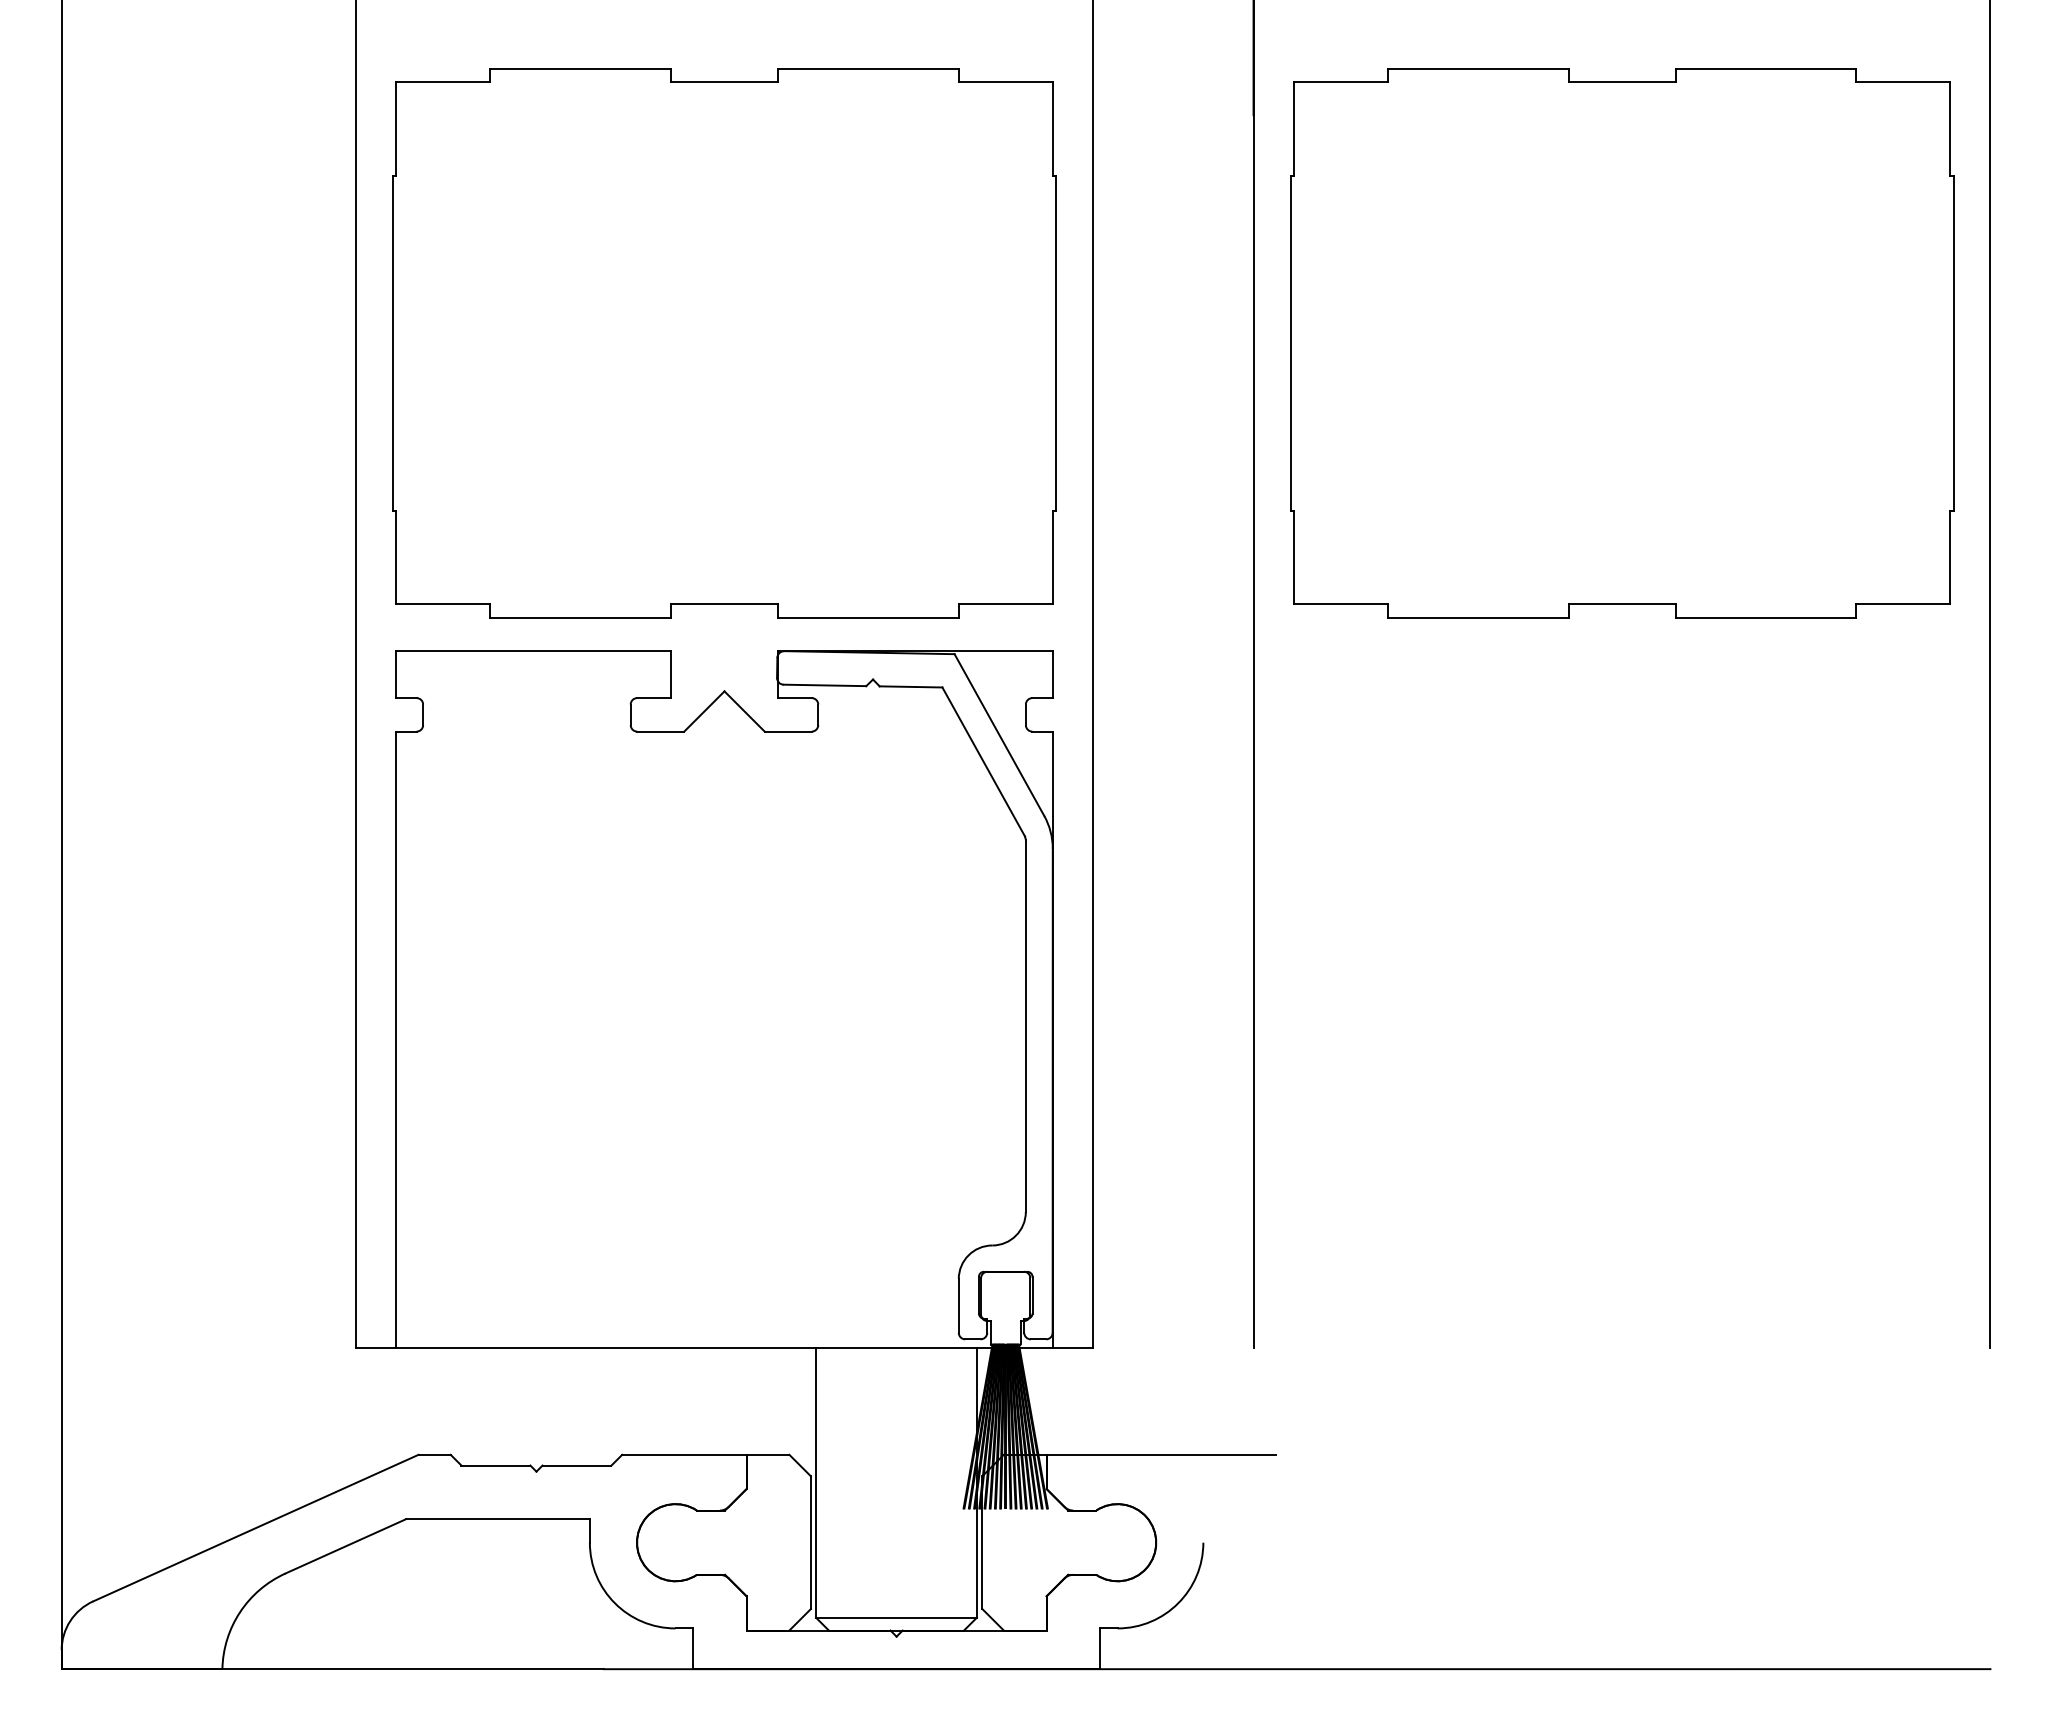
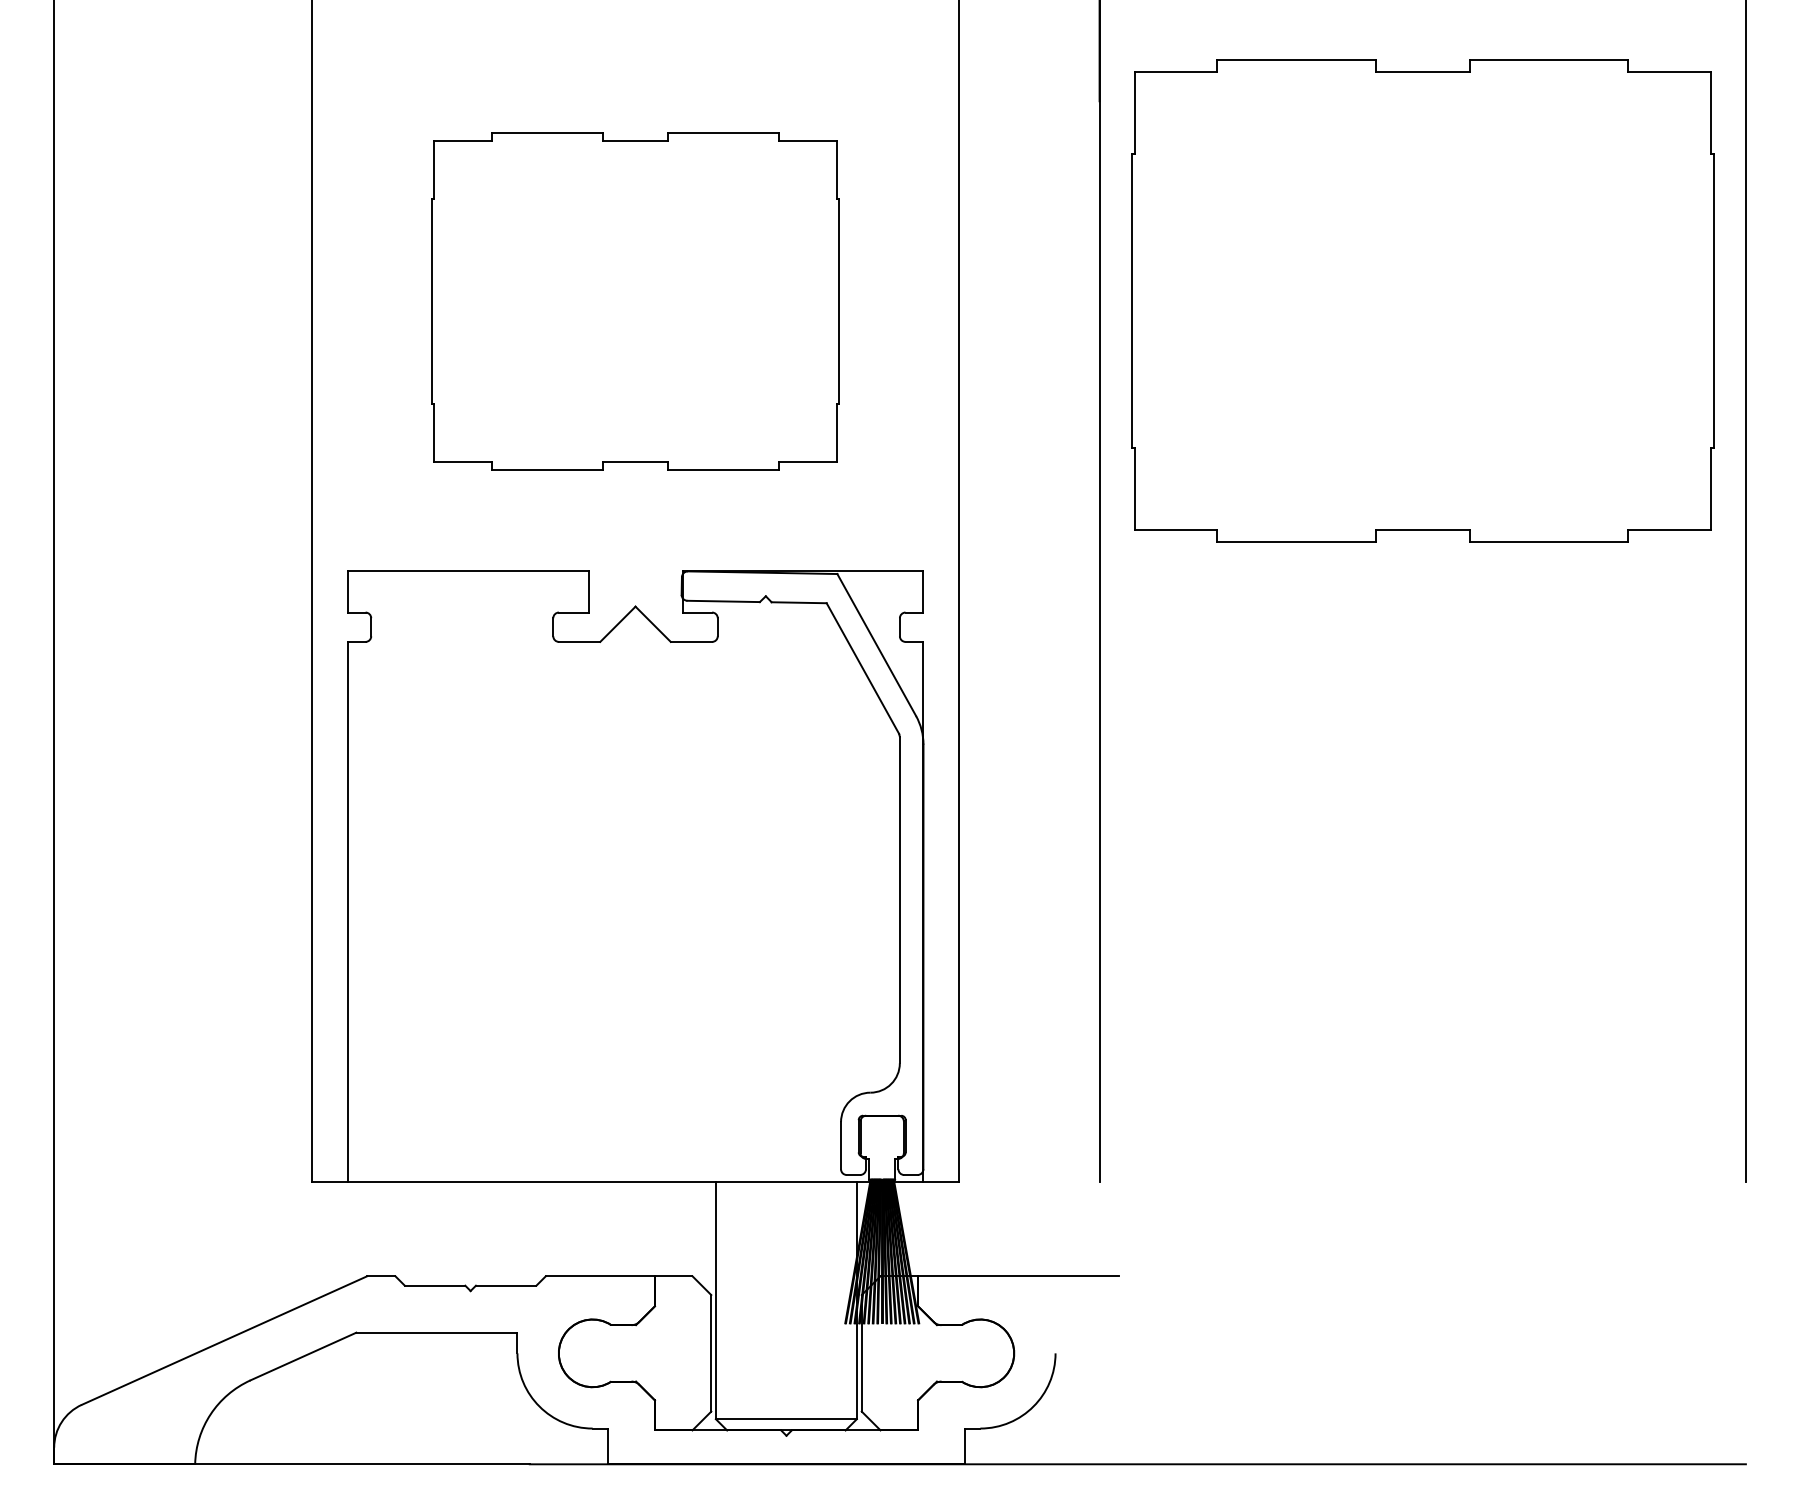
part: (724, 343) -> (635, 301), size x0.7

